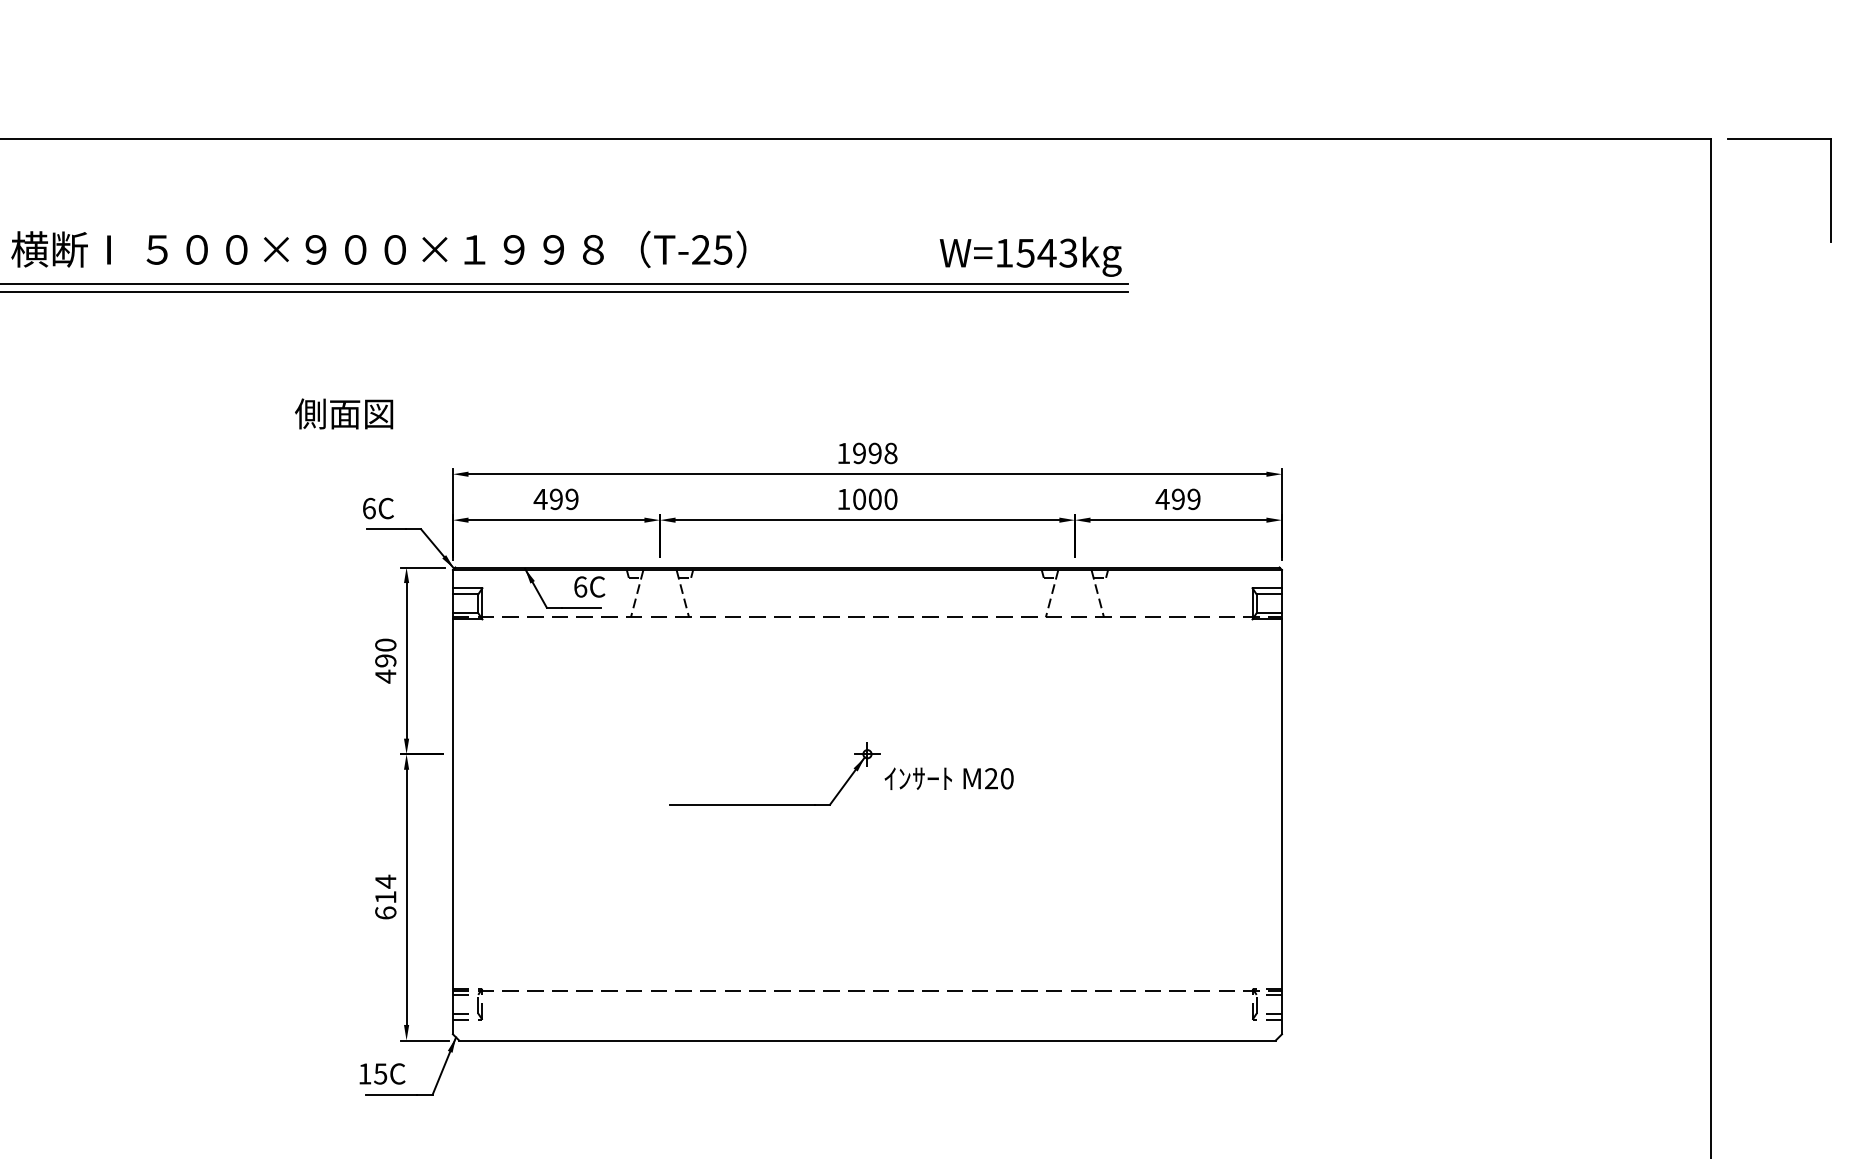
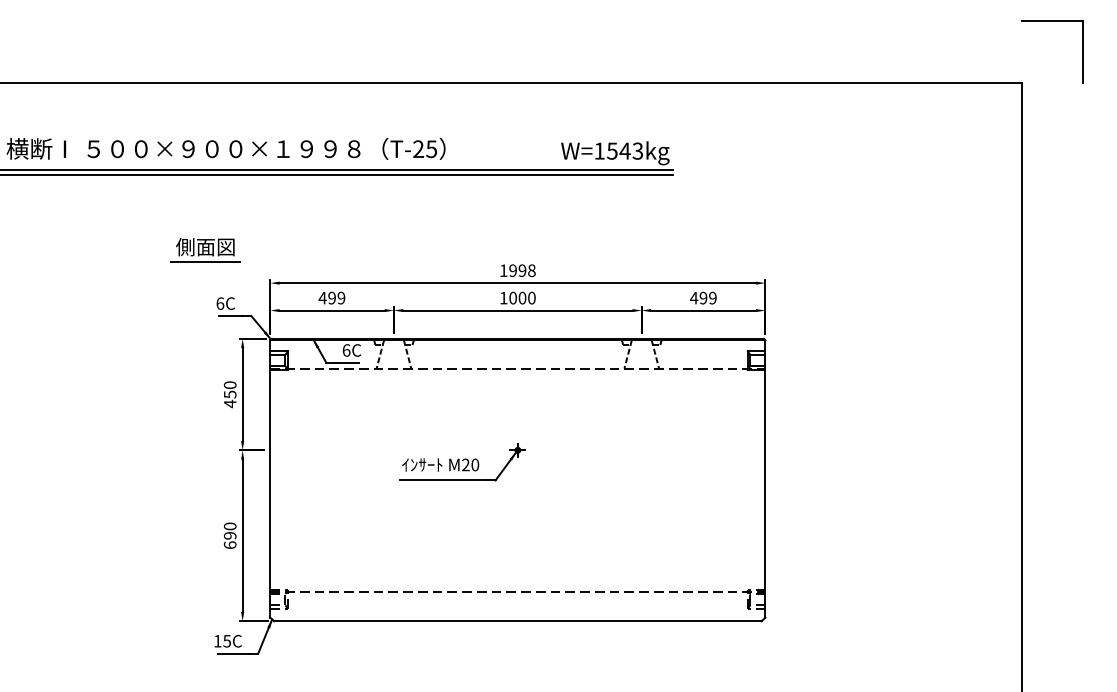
part: (1779, 139) -> (1052, 21), moved
line: (344, 437) -> (205, 261), added
text: (384, 660) -> (229, 394), 490 -> 450
text: (948, 777) -> (440, 464), moved
text: (384, 888) -> (229, 530), 614 -> 690

